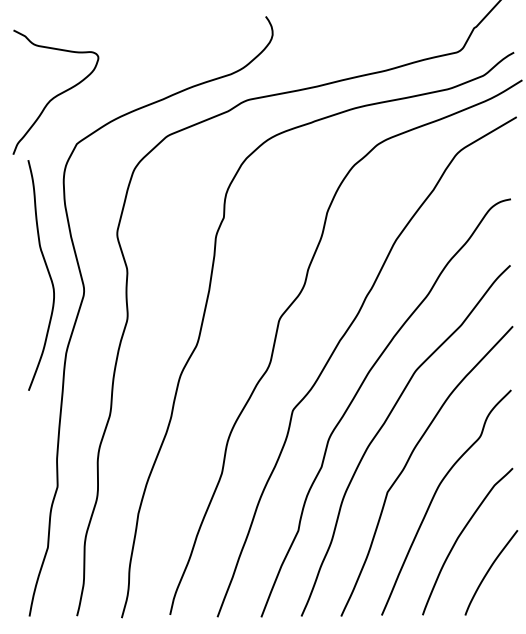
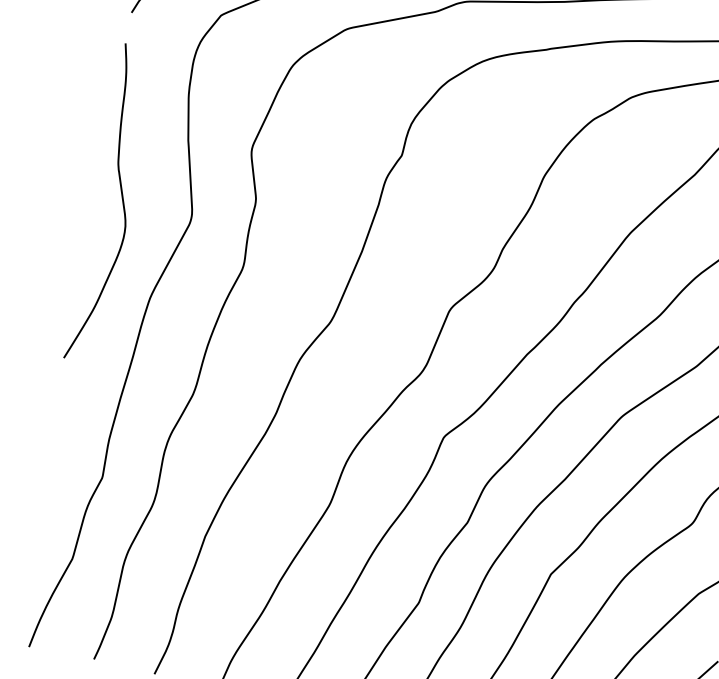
curve: (47, 272) -> (121, 201), moved

